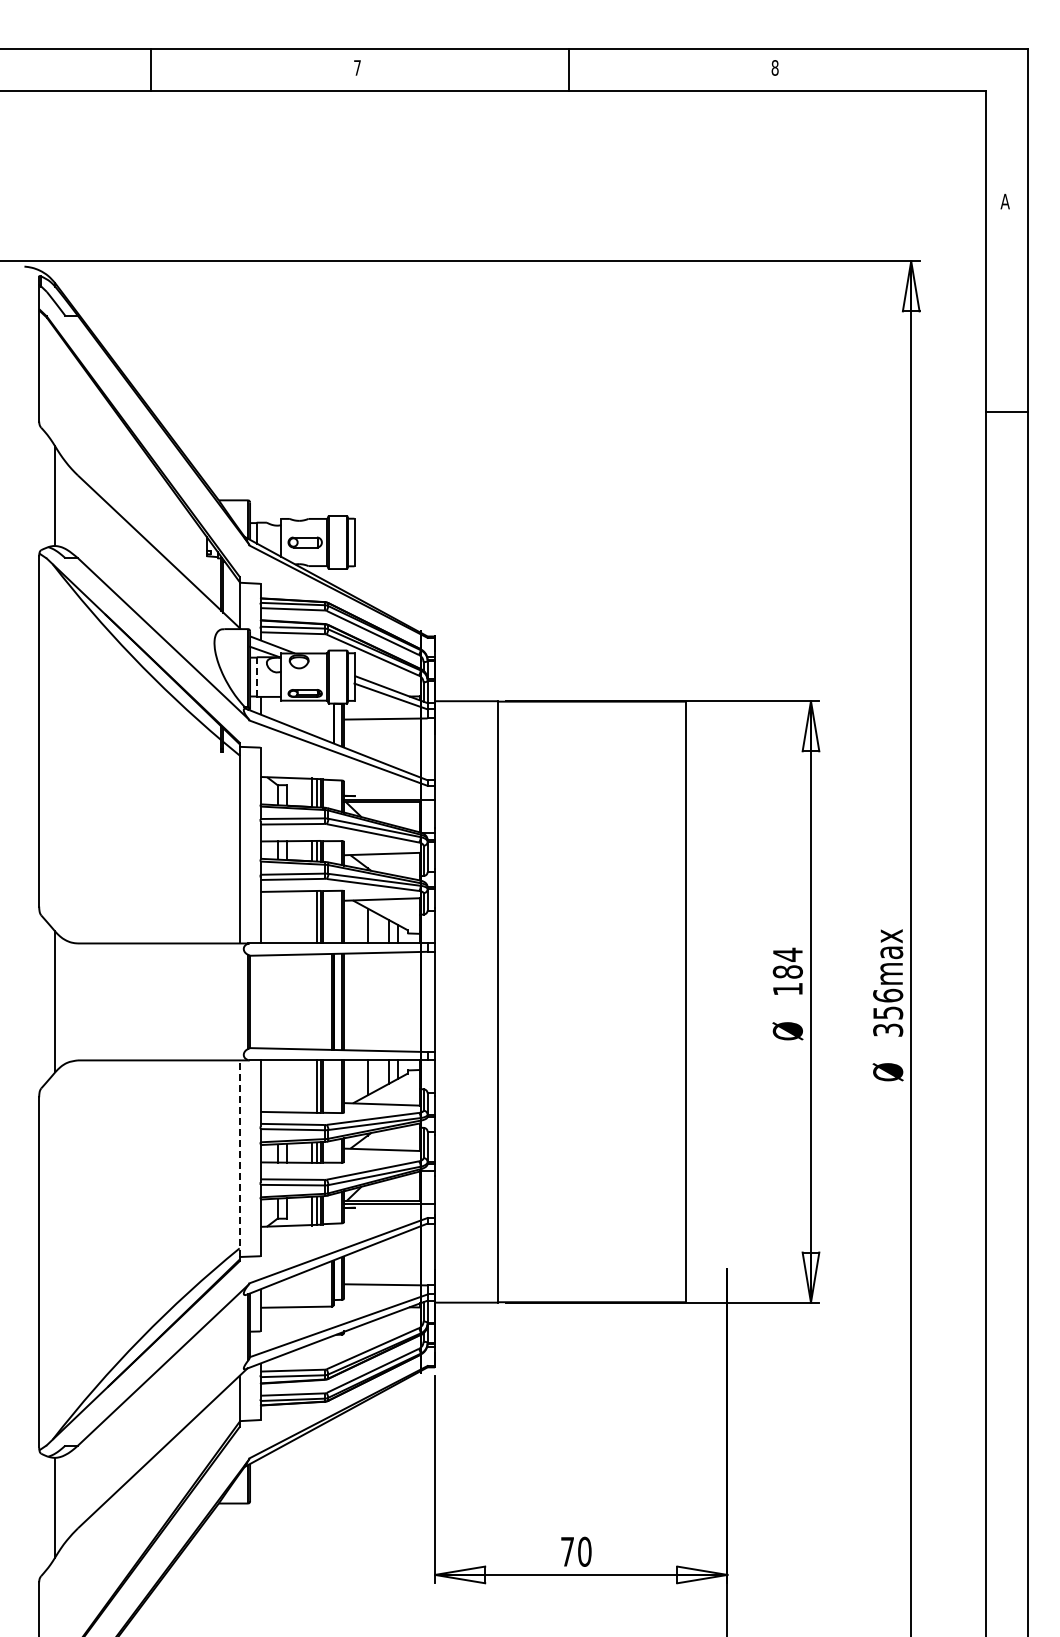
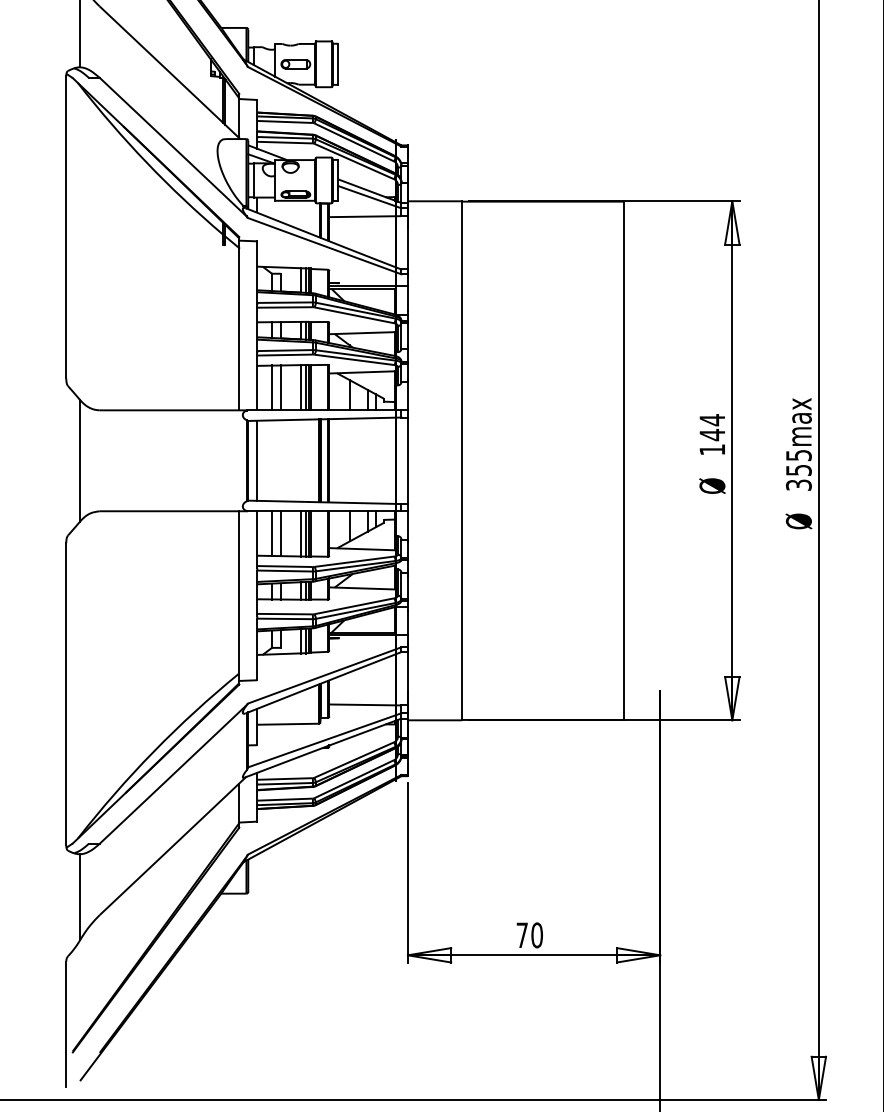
line: (256, 674) -> (253, 178), dashed -> solid
line: (311, 916) -> (301, 387), added
line: (277, 917) -> (271, 387), added
line: (287, 917) -> (280, 387), added
text: (787, 972) -> (712, 435), 184 -> 144
text: (888, 995) -> (799, 455), 356max -> 355max
line: (260, 1001) -> (257, 460), added
line: (277, 1086) -> (271, 533), added
line: (287, 1086) -> (280, 533), added
line: (311, 1086) -> (301, 533), added
line: (239, 1158) -> (239, 595), dashed -> solid

